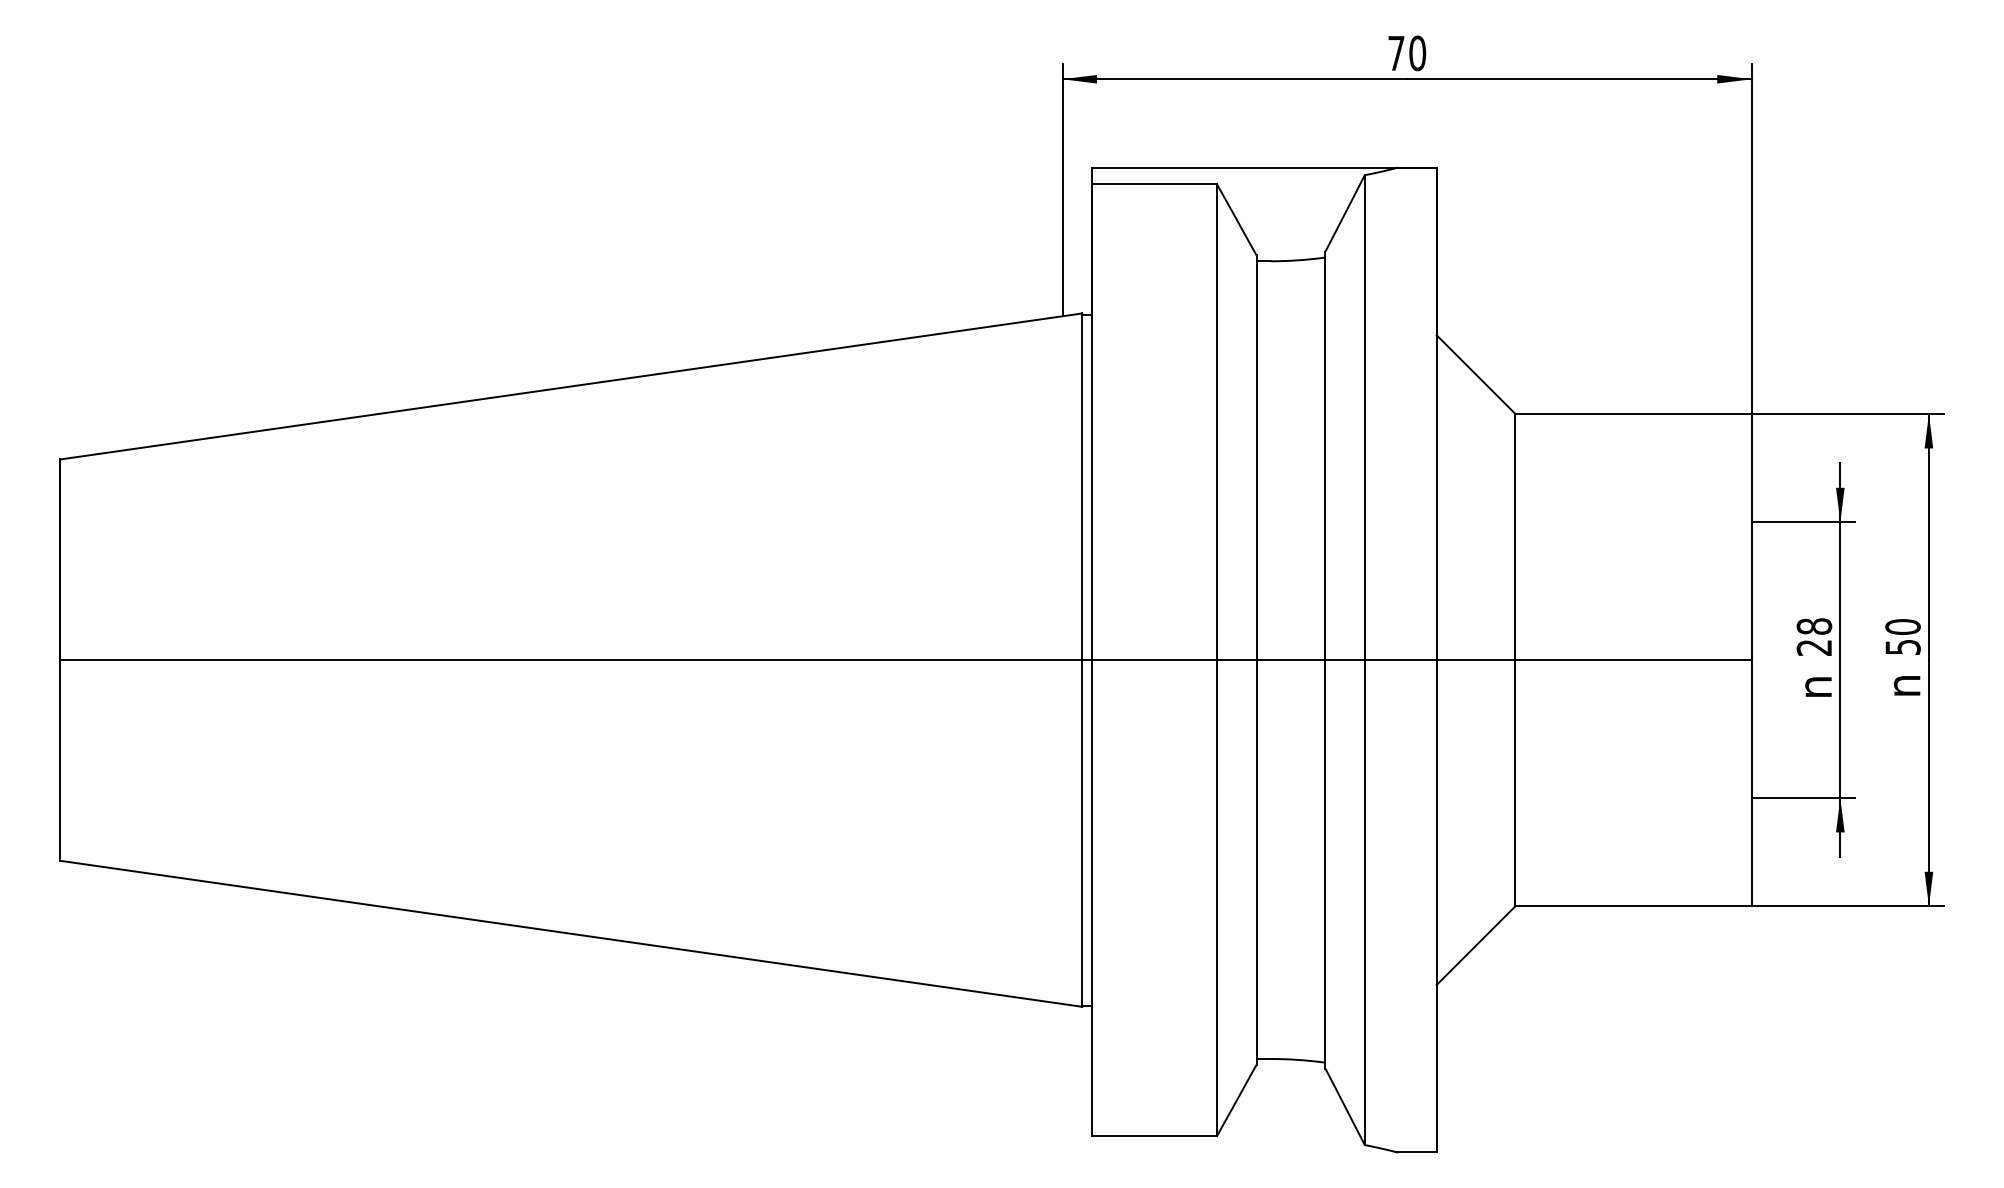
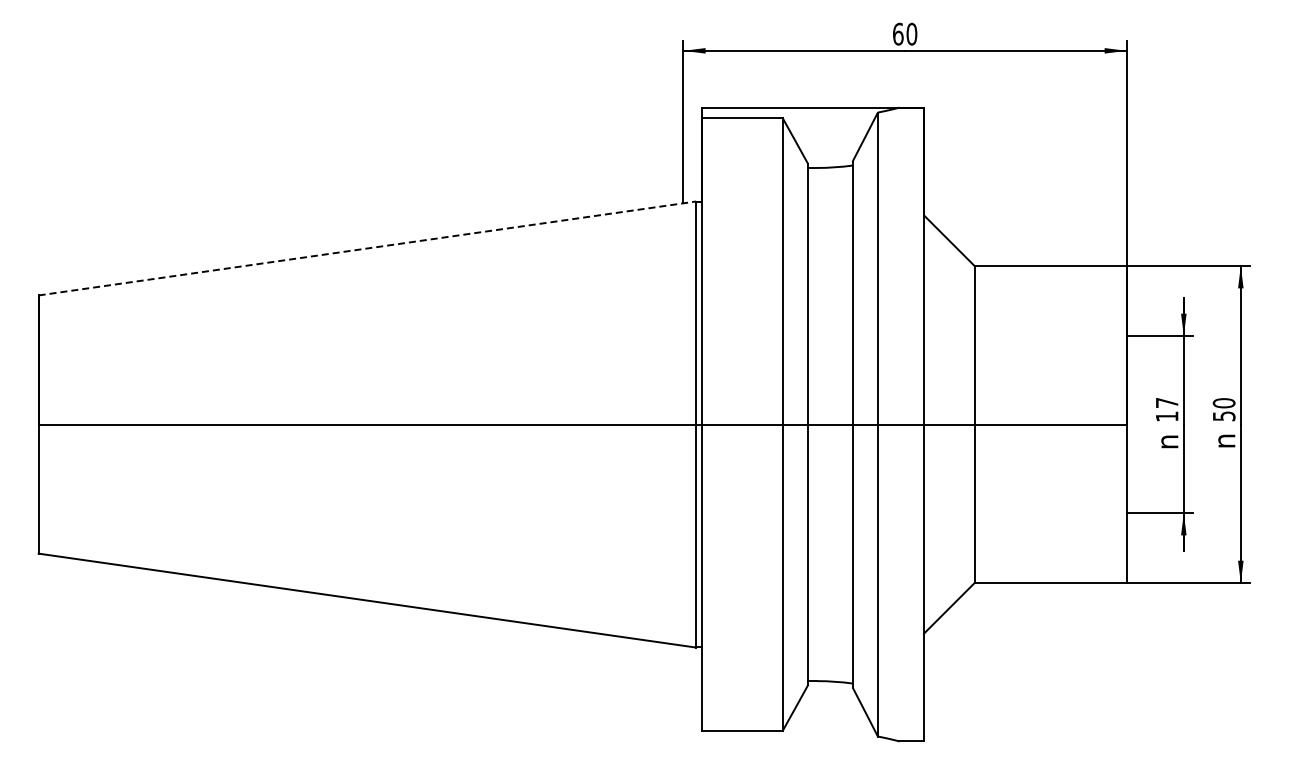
text: (1396, 52) -> (898, 33), 70 -> 60
line: (571, 386) -> (367, 248), solid -> dashed
text: (1813, 636) -> (1166, 409), 28 -> 17

